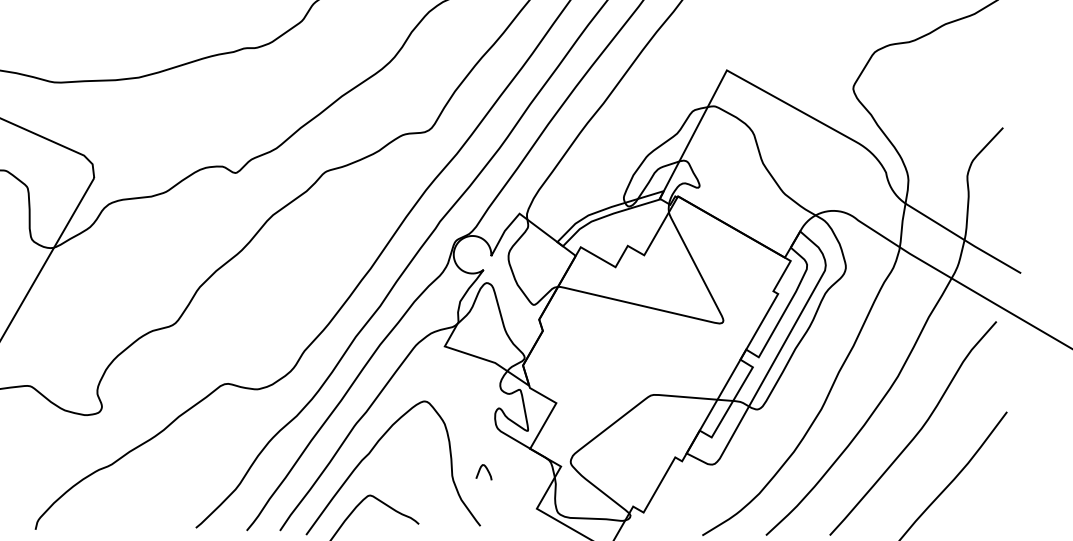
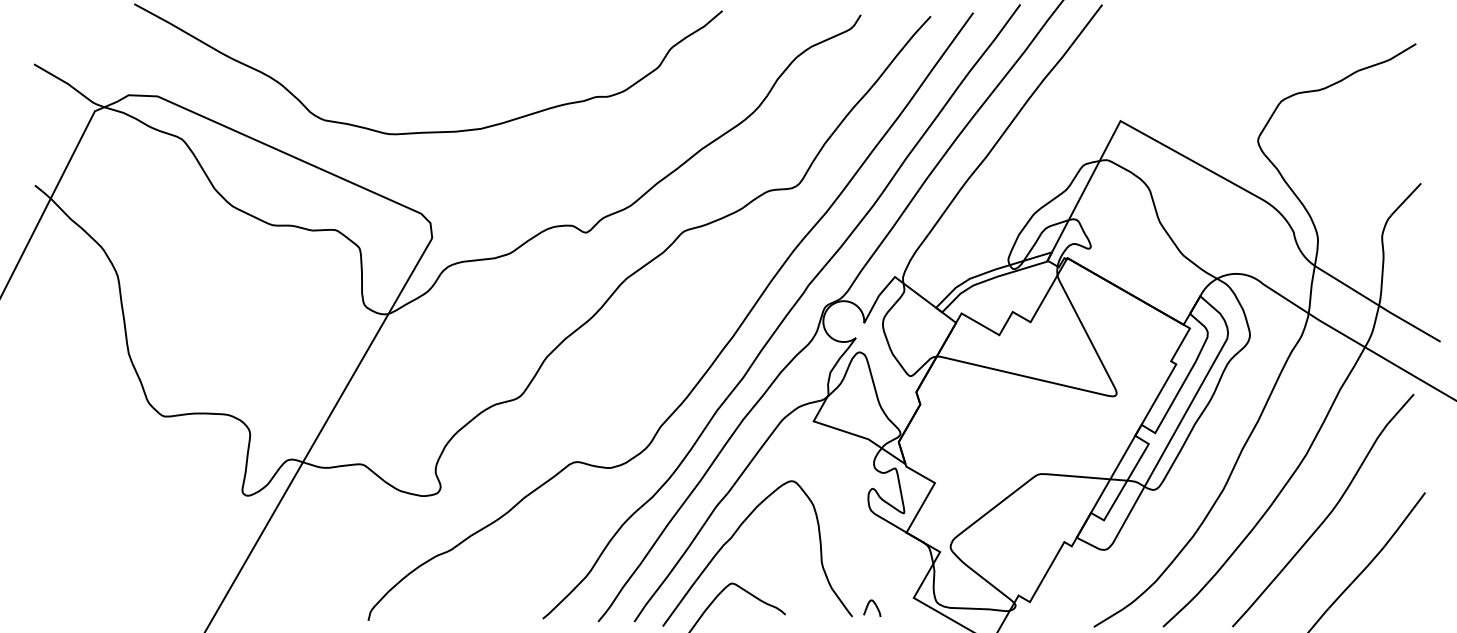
curve: (486, 470) -> (875, 606), moved

